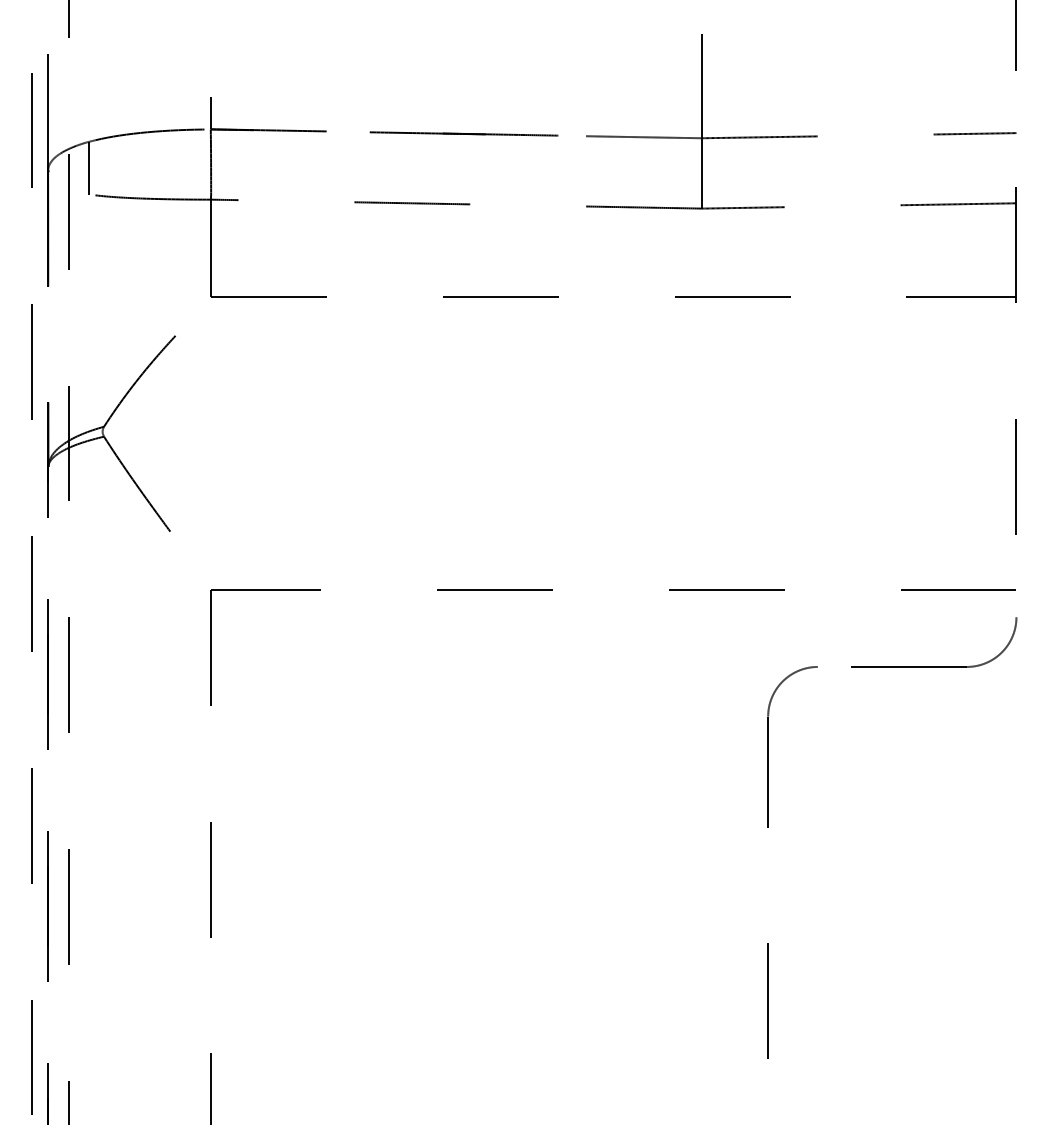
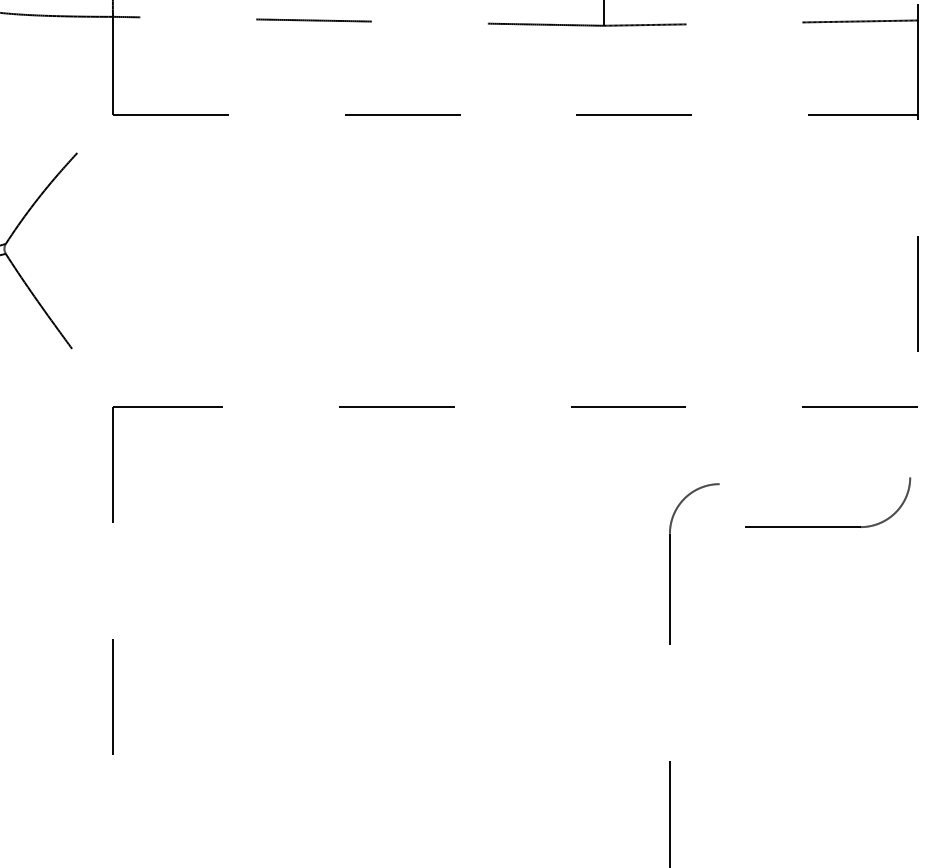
part: (934, 666) -> (828, 526), moved

